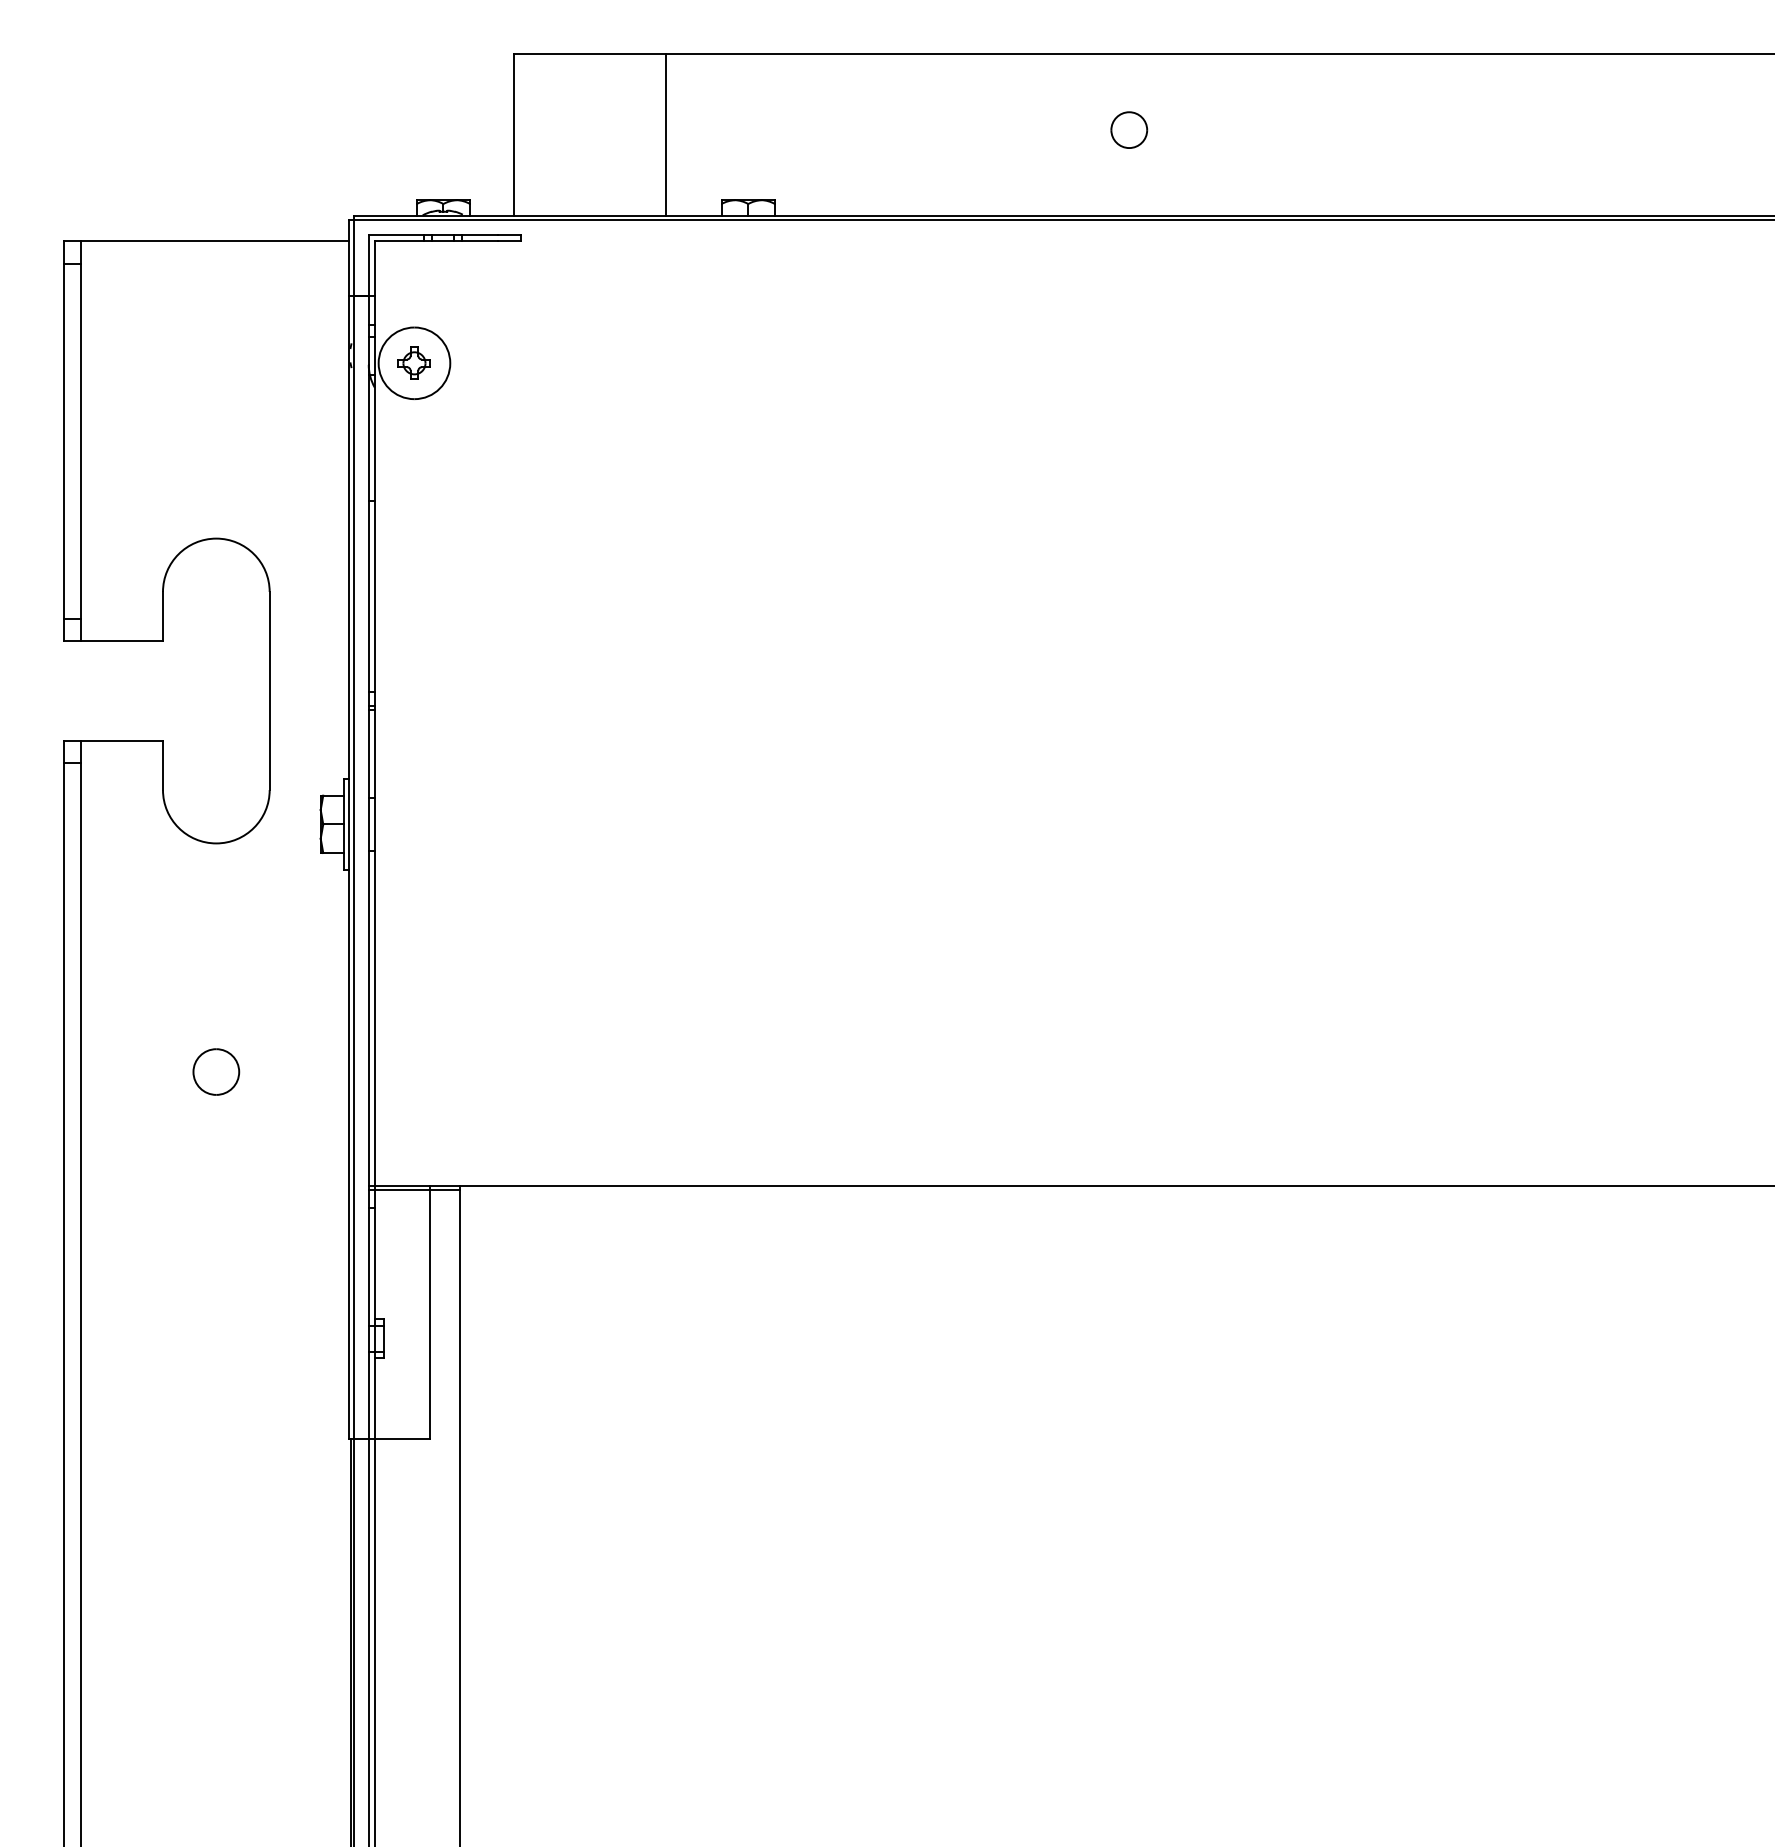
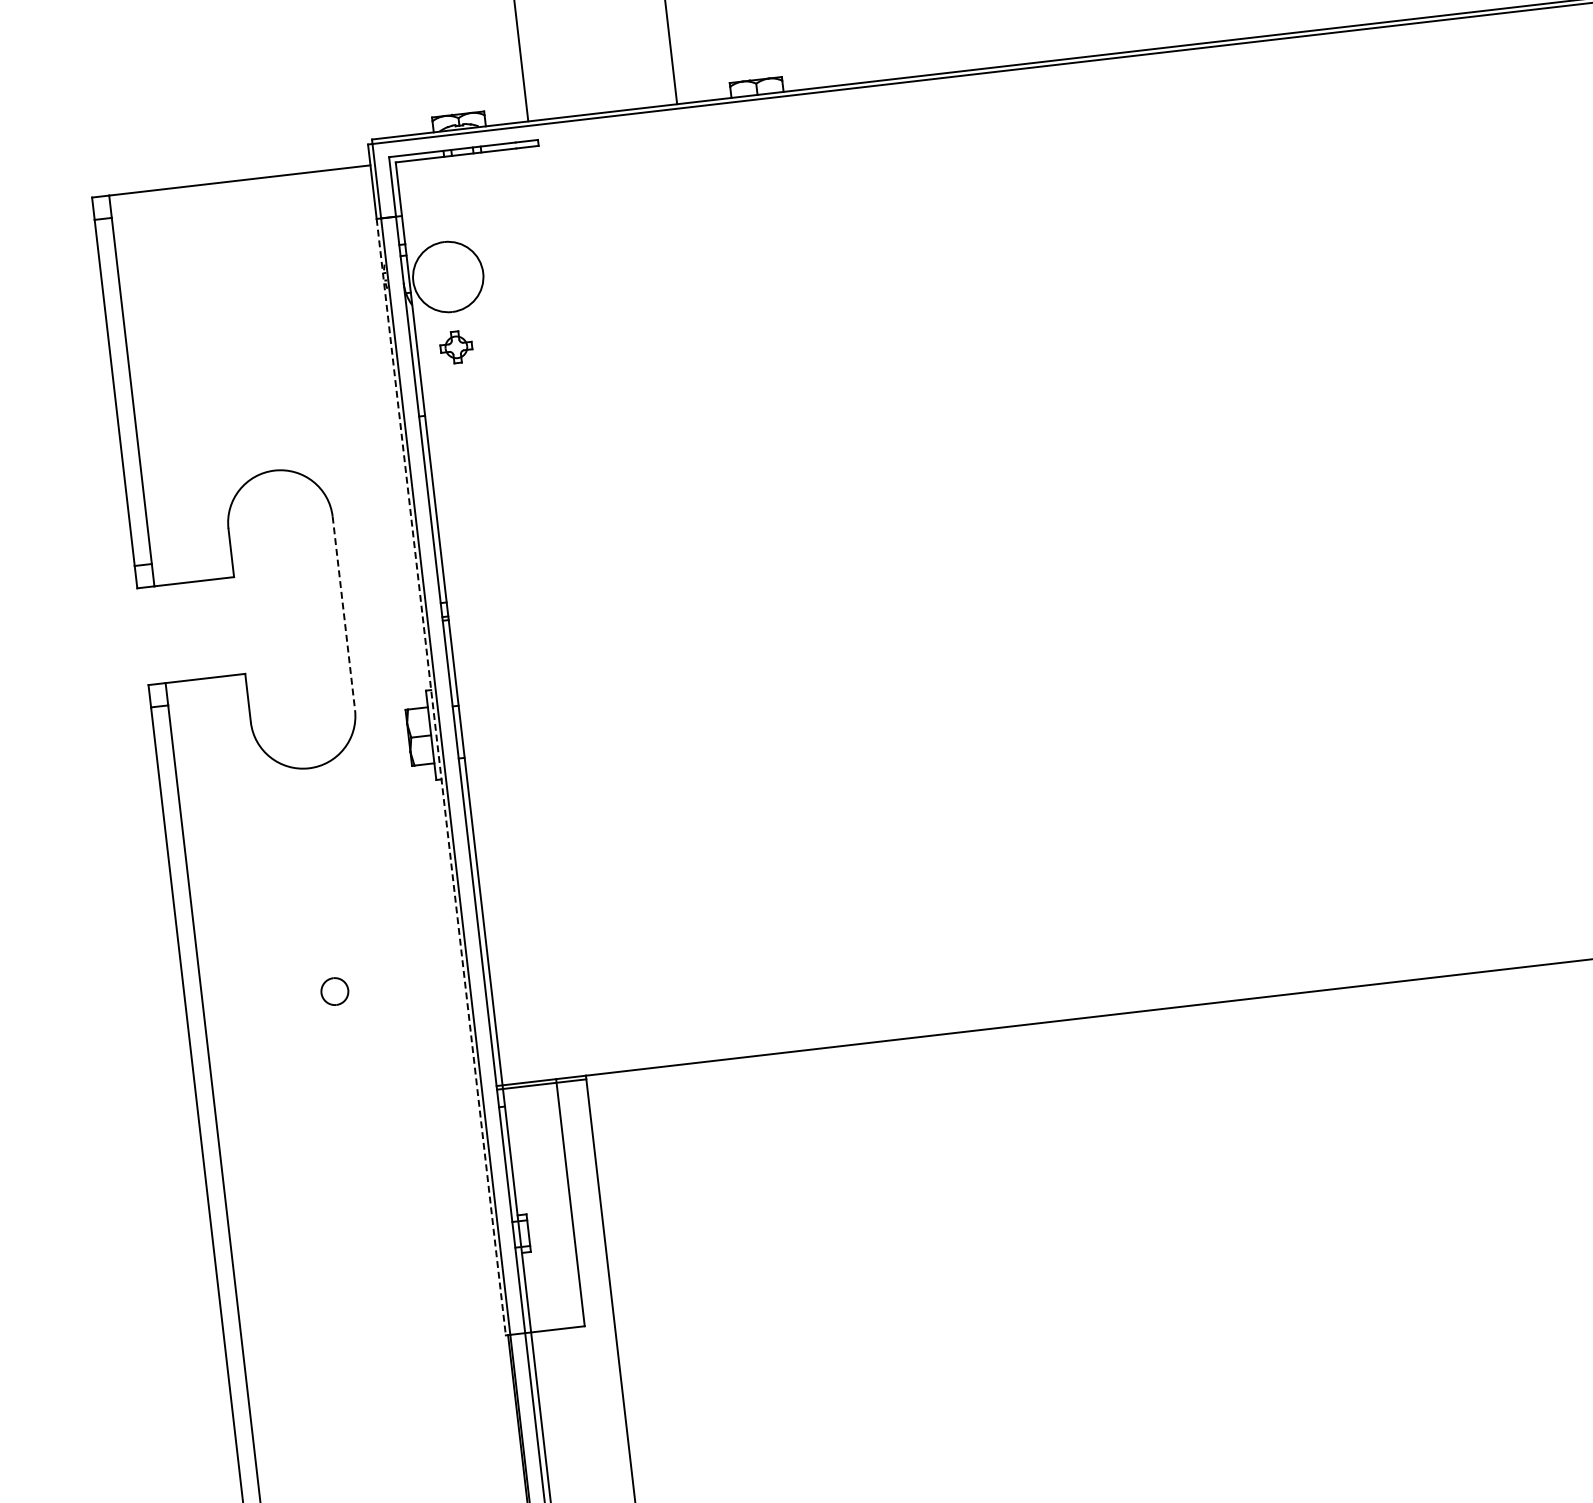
part: (413, 362) -> (455, 346), moved
line: (269, 691) -> (343, 613), solid -> dashed
line: (348, 867) -> (440, 776), solid -> dashed
part: (216, 1071) -> (334, 991), size x0.6

